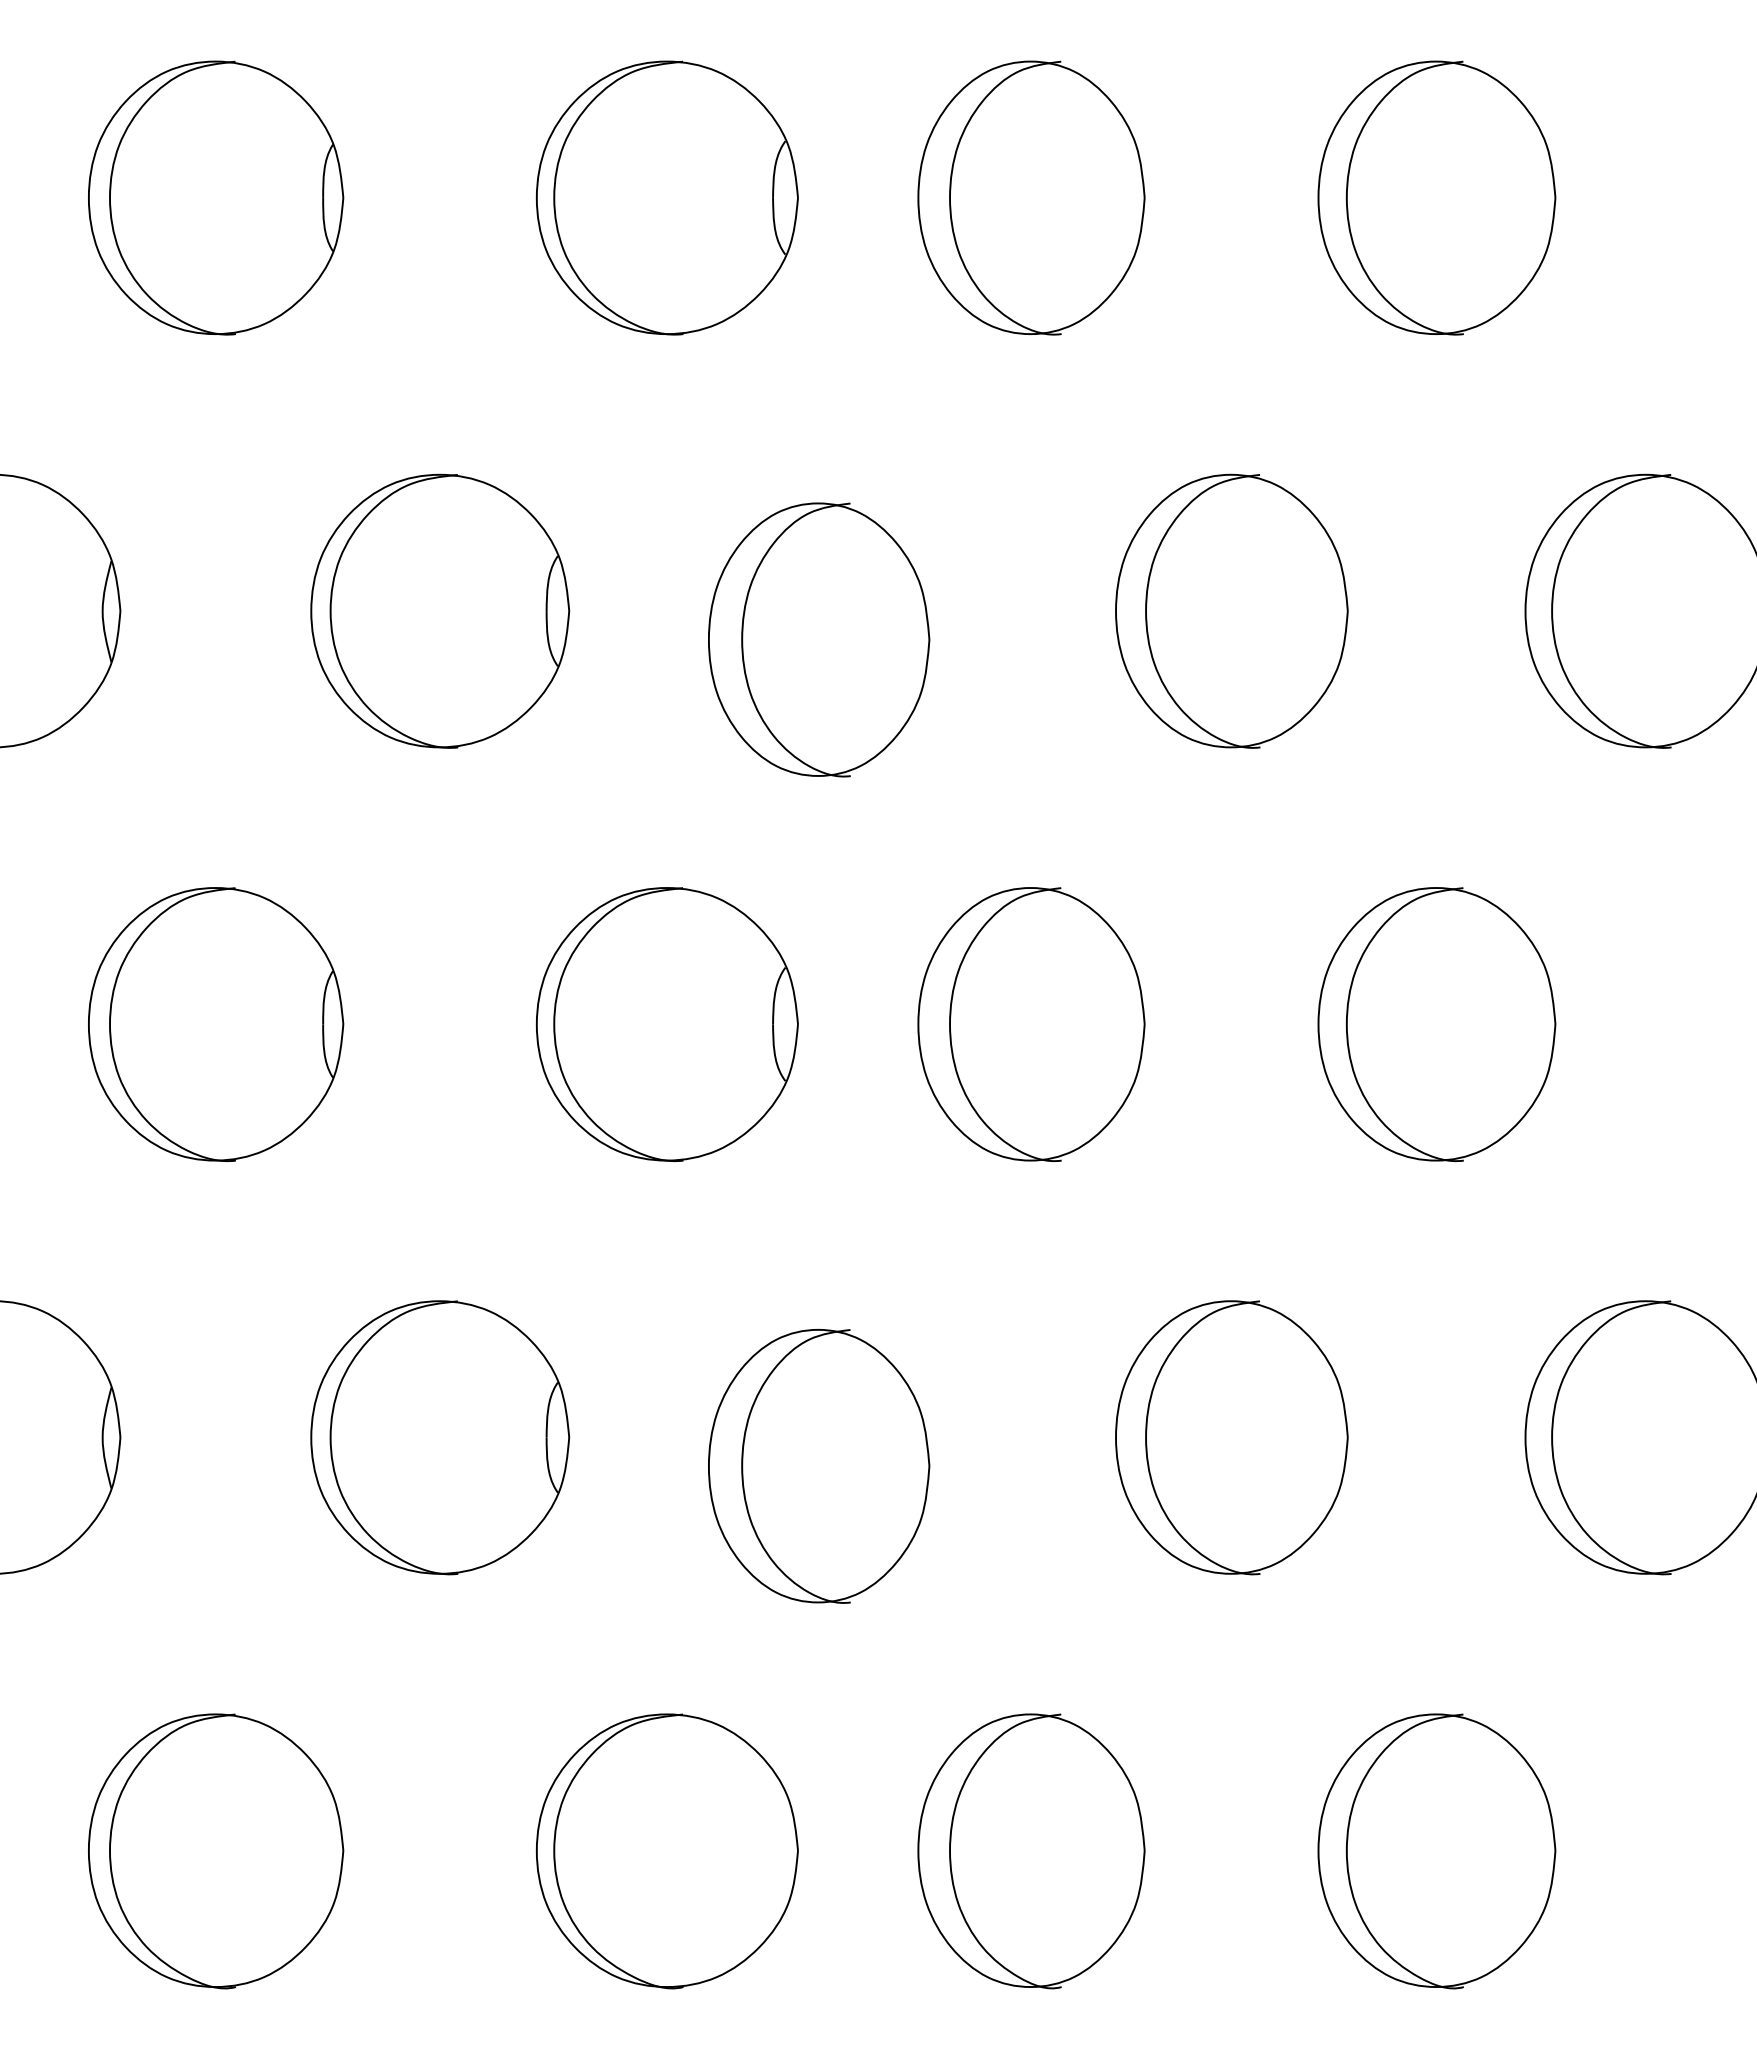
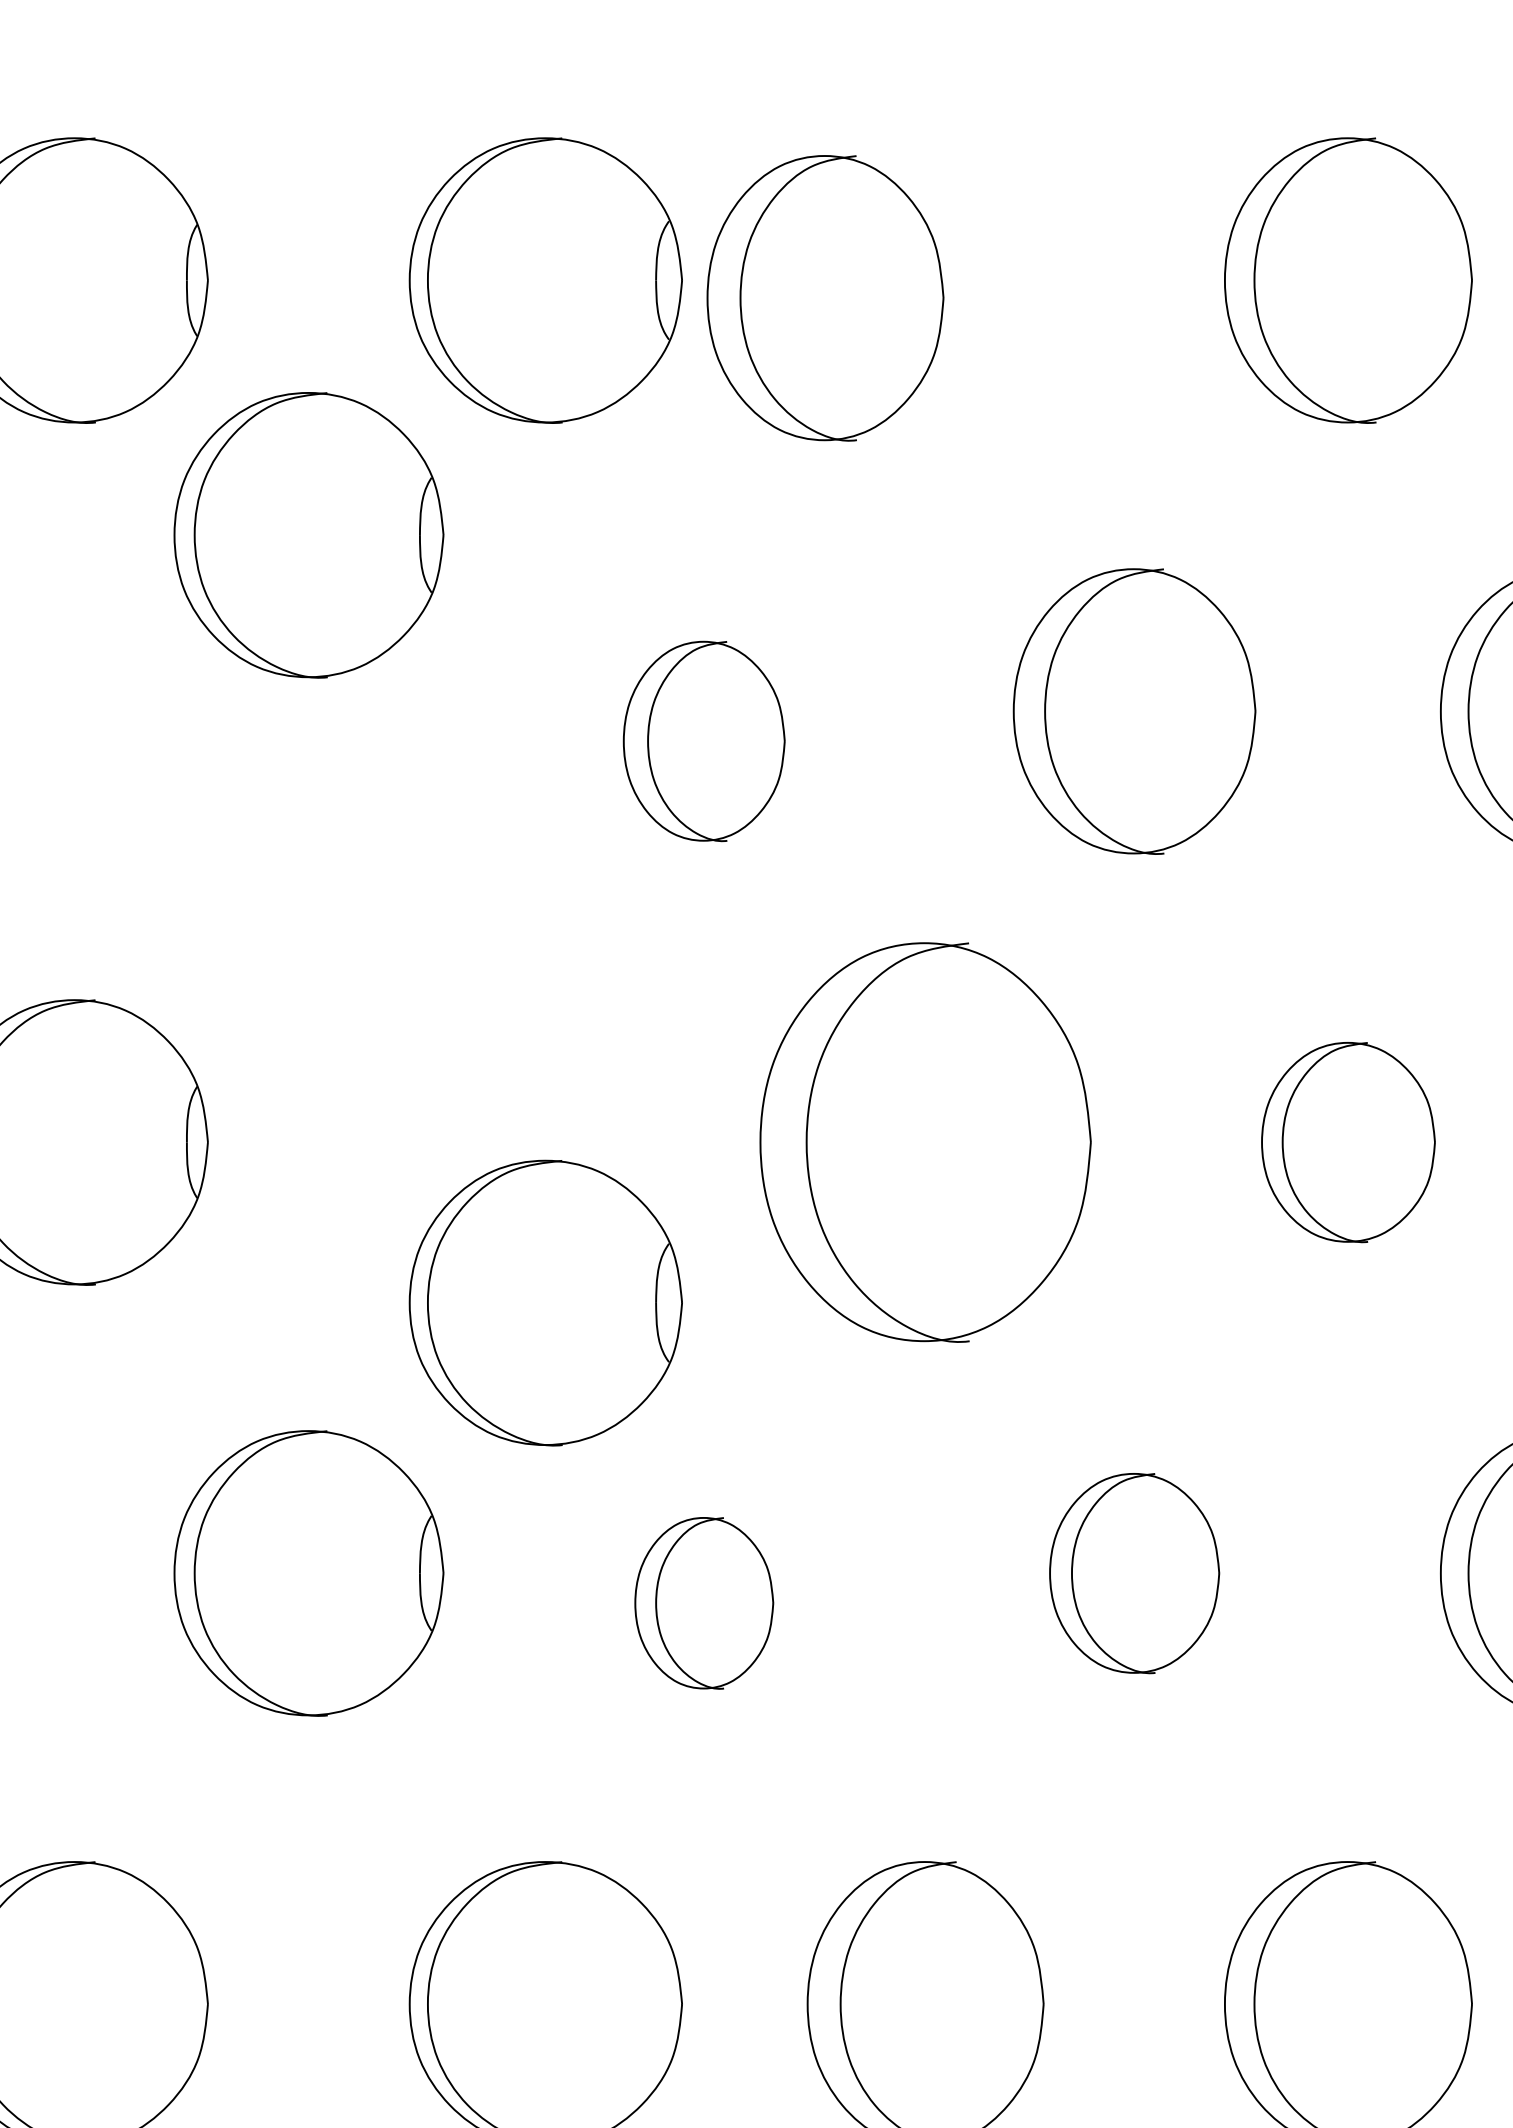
part: (1031, 197) -> (825, 297), moved
part: (440, 610) -> (309, 534), moved
part: (819, 639) -> (704, 740), size x0.7
part: (666, 1024) -> (544, 1303), moved
part: (1031, 1024) -> (925, 1142), size x1.4
part: (1436, 1024) -> (1348, 1142), size x0.7
part: (1231, 1437) -> (1134, 1573), size x0.7
part: (819, 1466) -> (704, 1603), size x0.6

